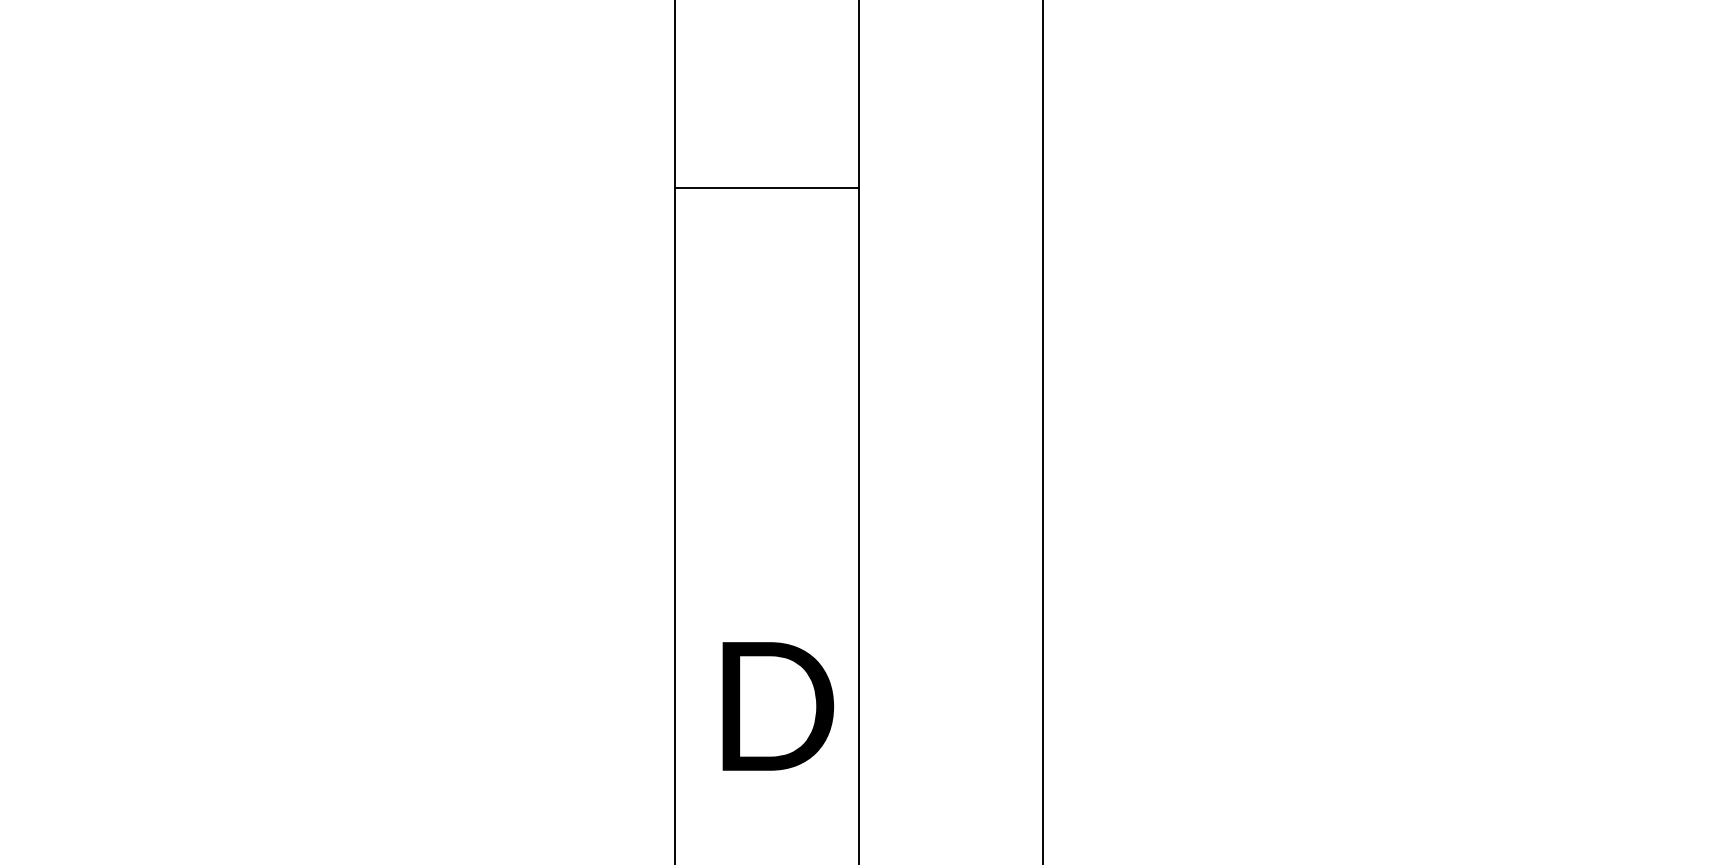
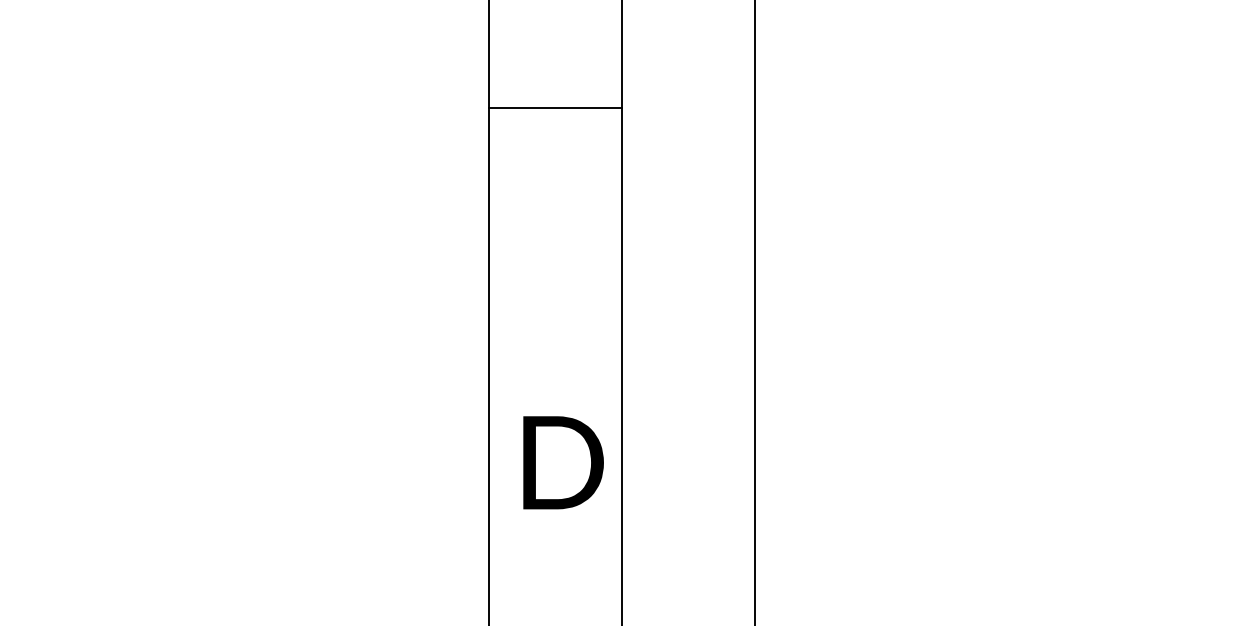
line: (767, 187) -> (555, 107), moved
text: (778, 706) -> (563, 462), moved

